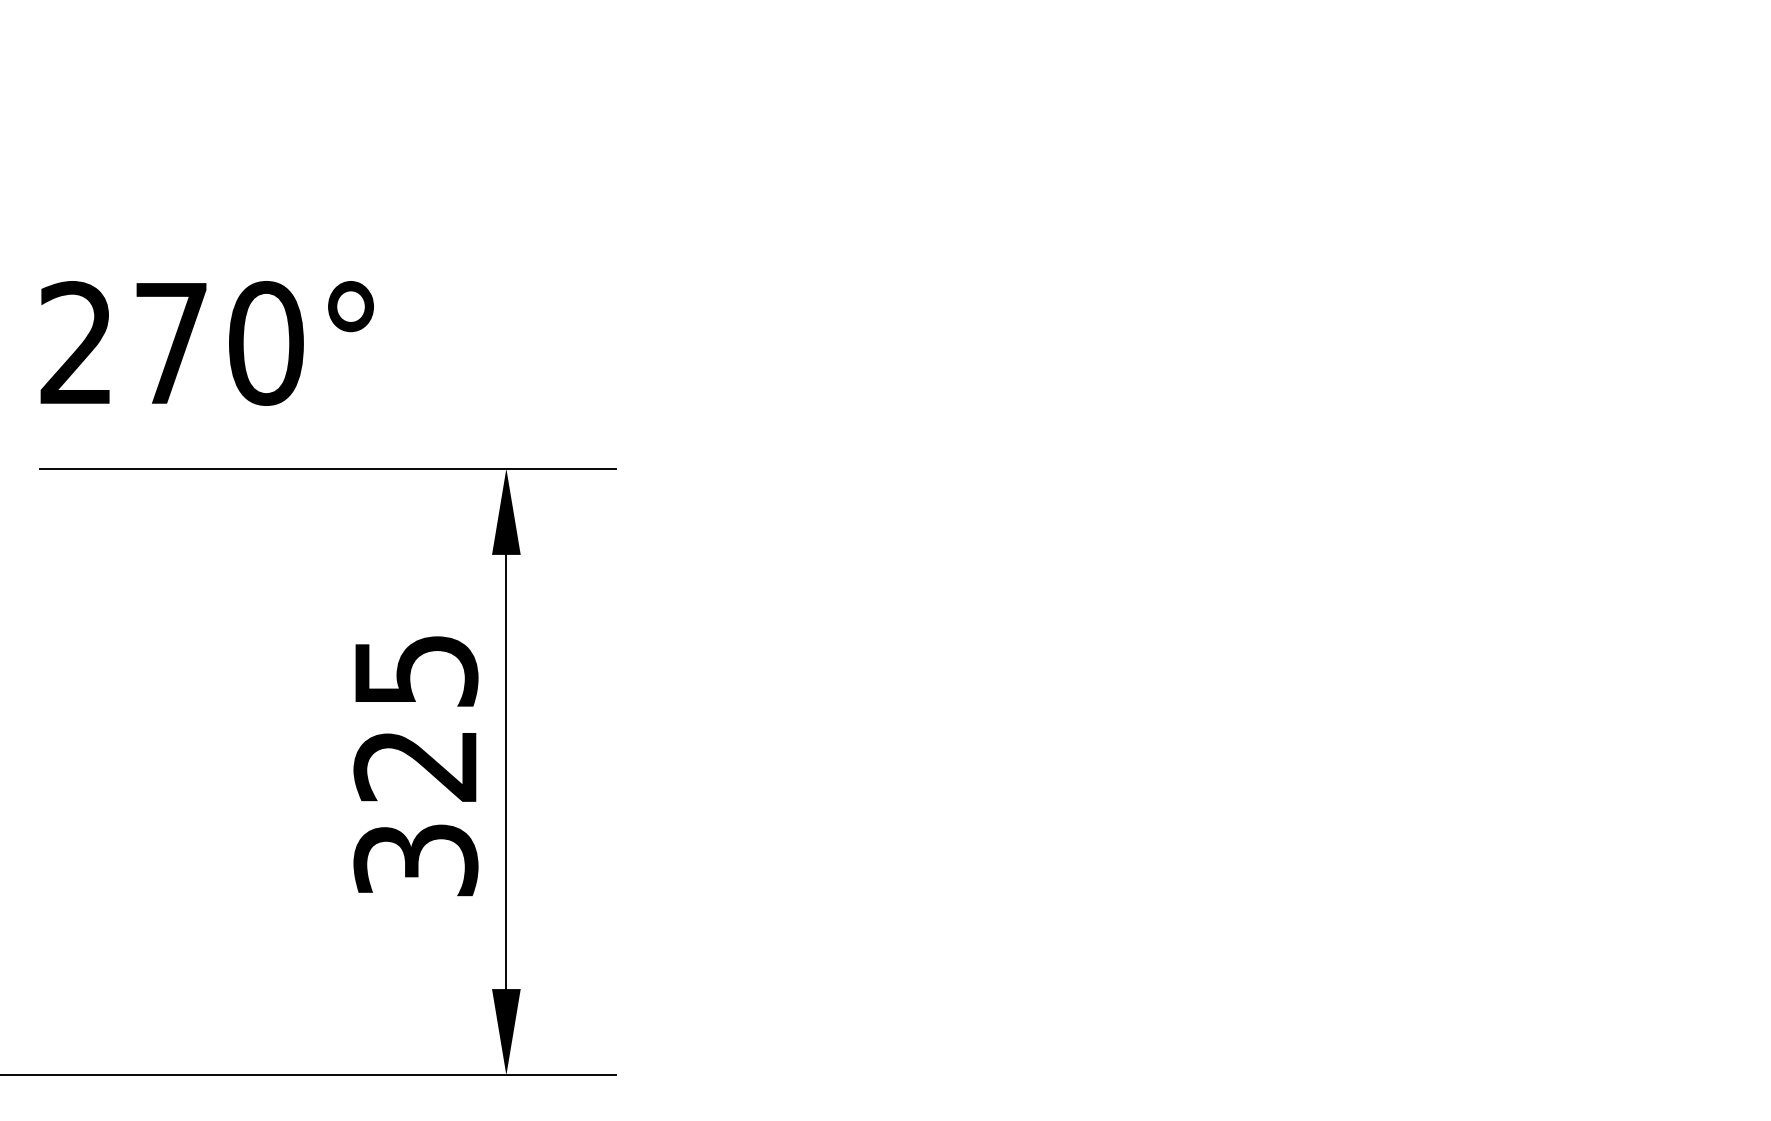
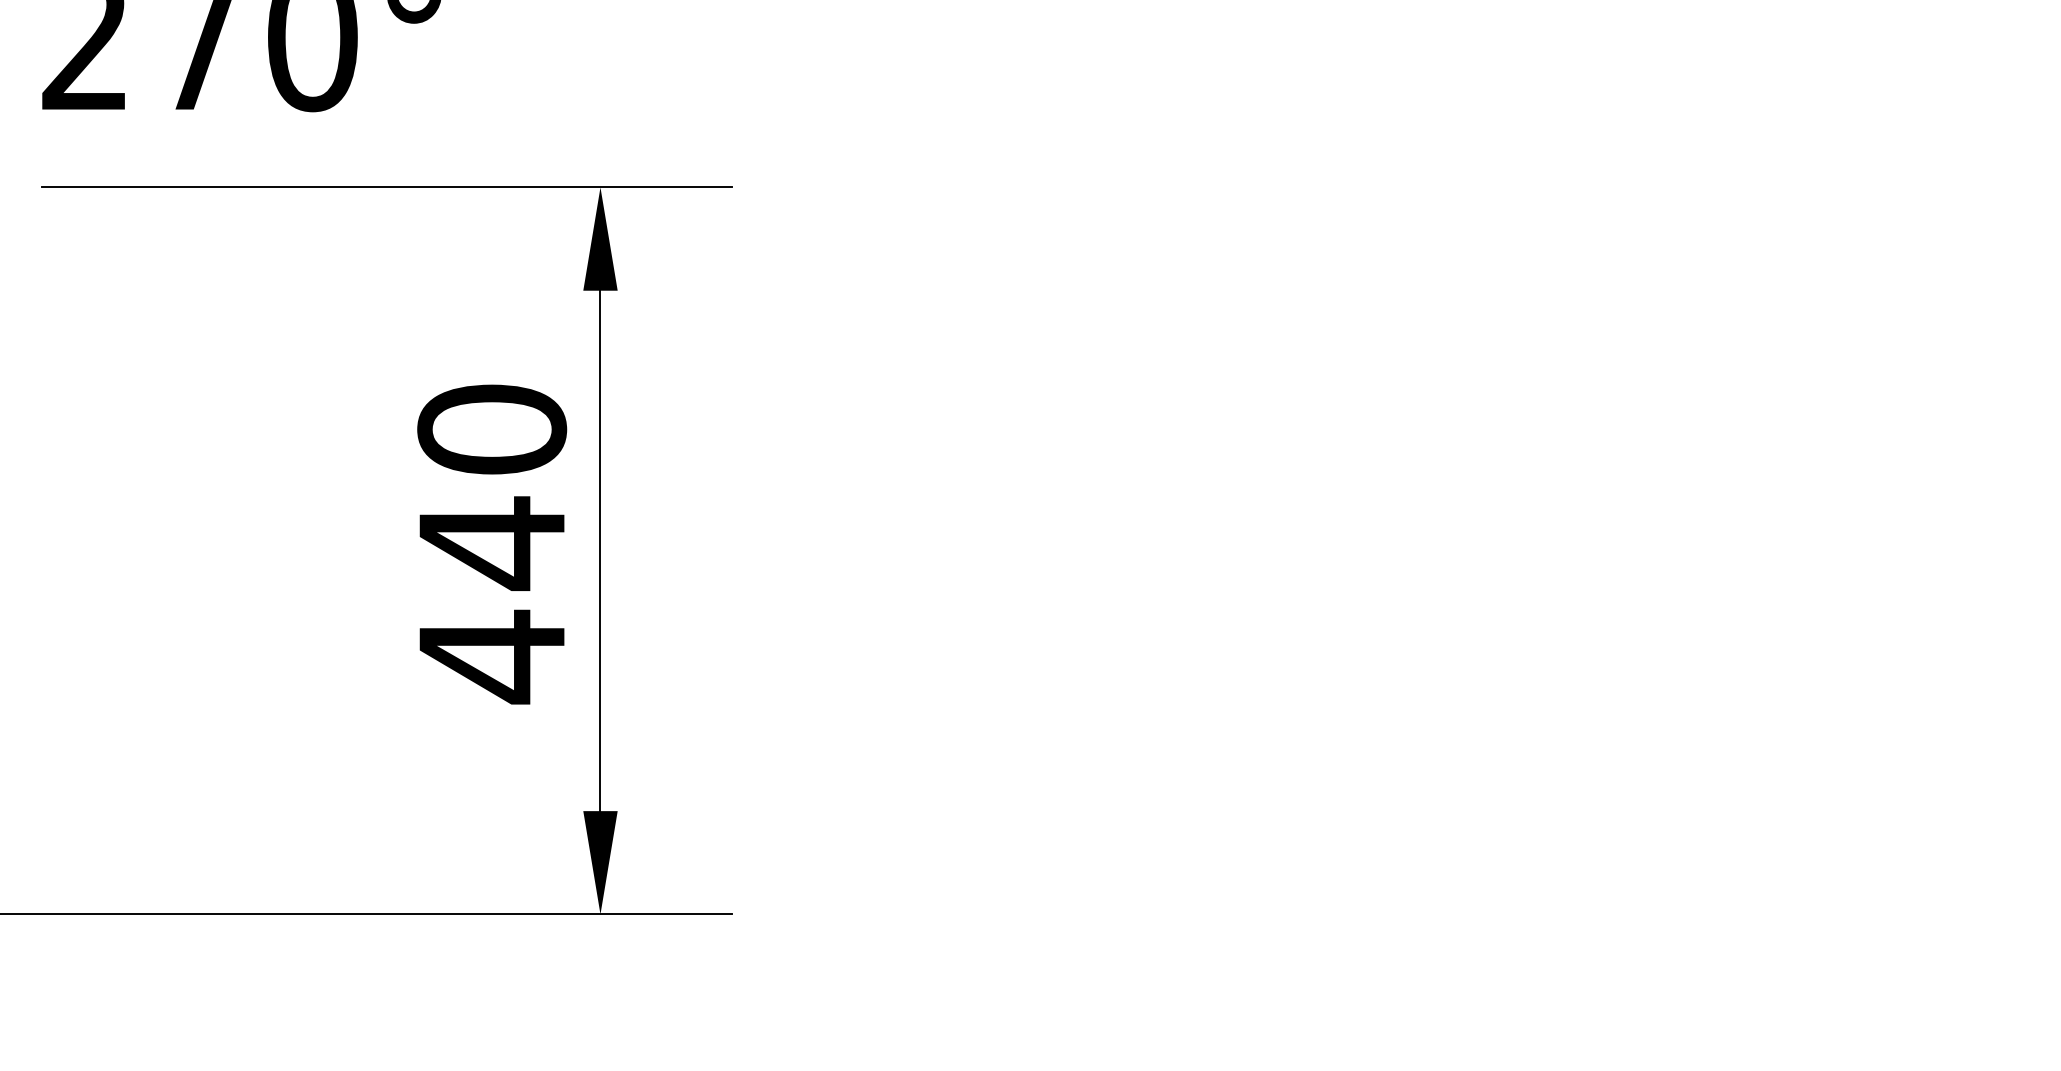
text: (415, 766) -> (491, 544), 325 -> 440

